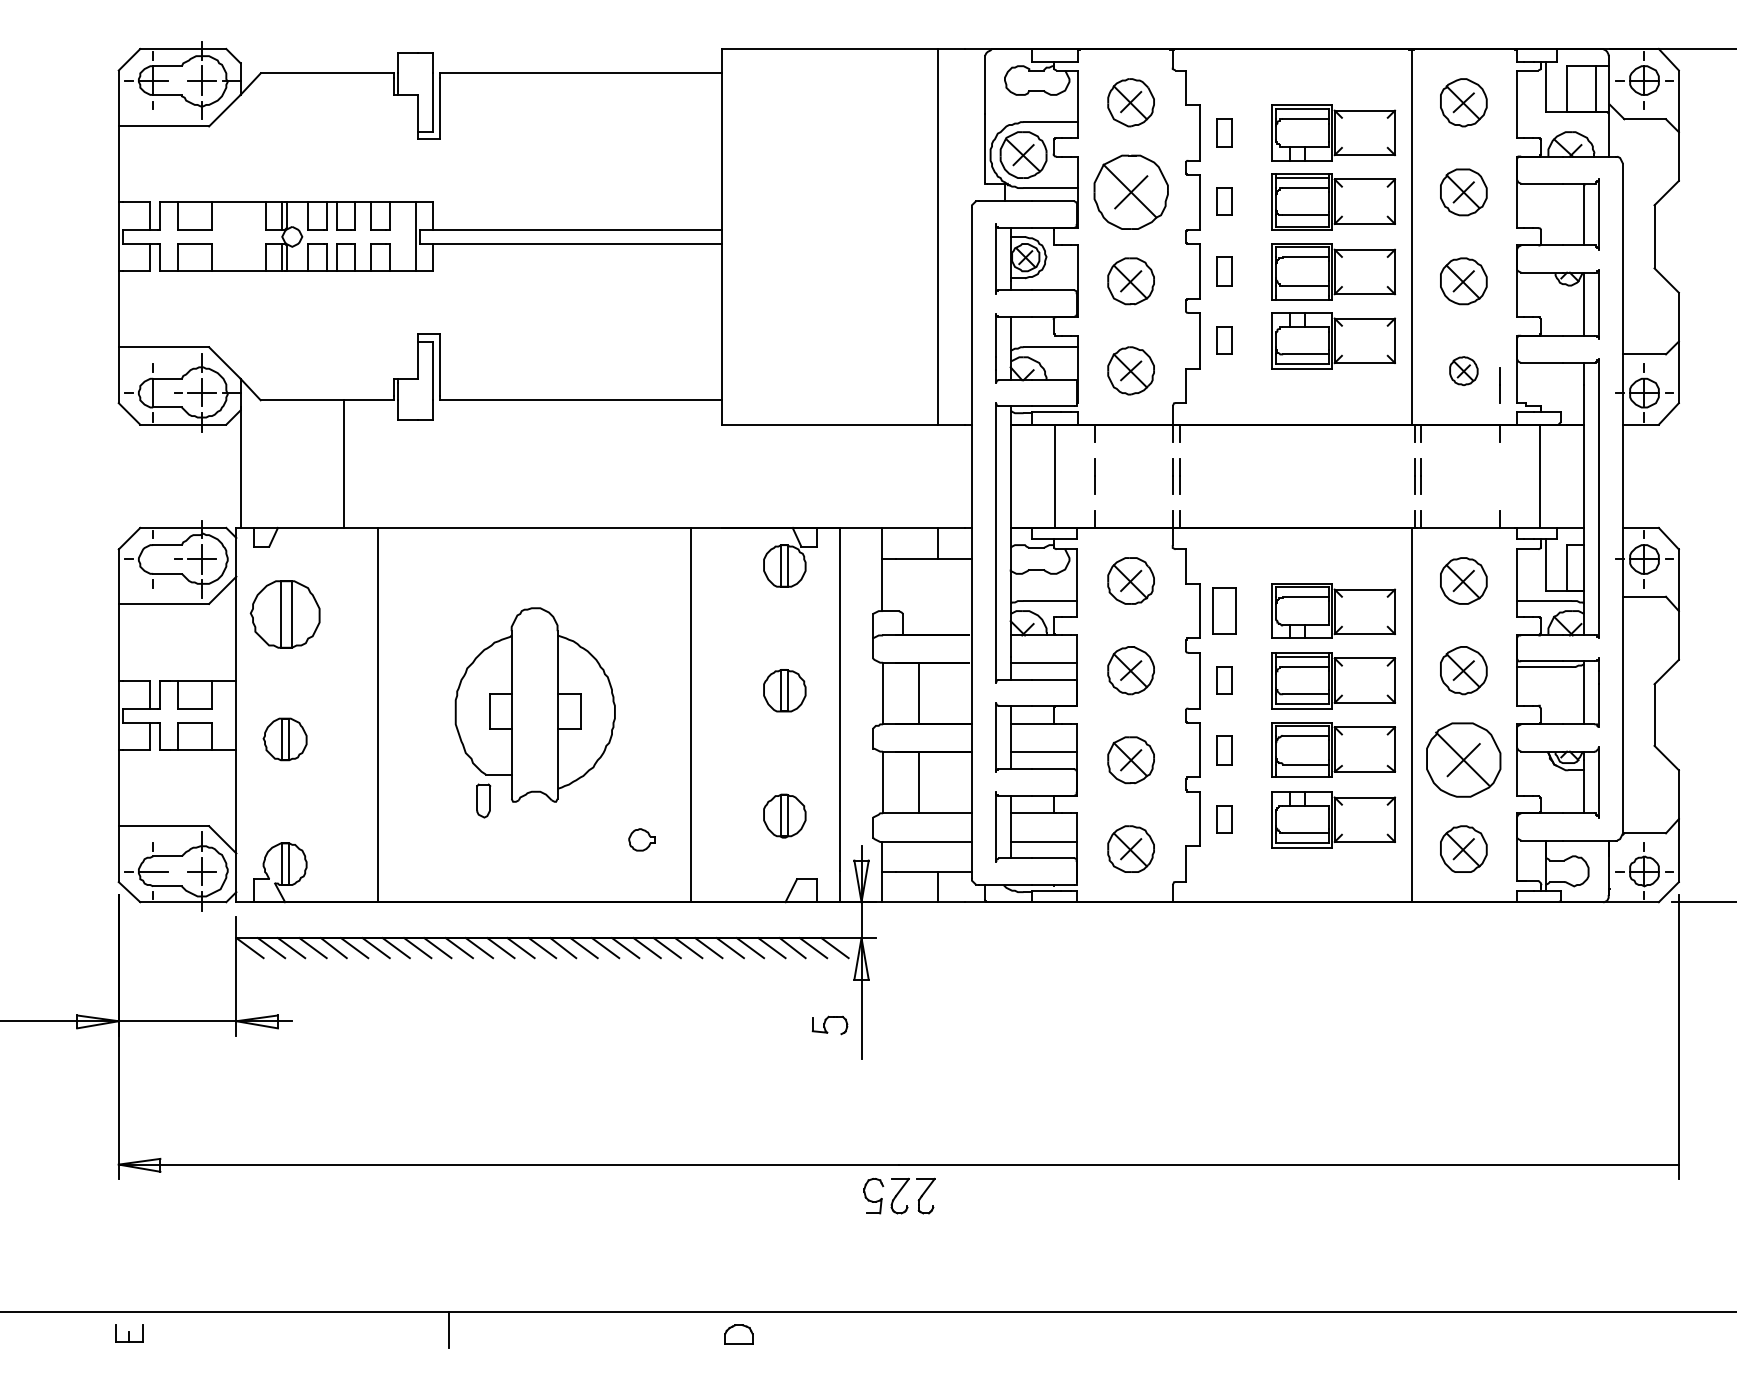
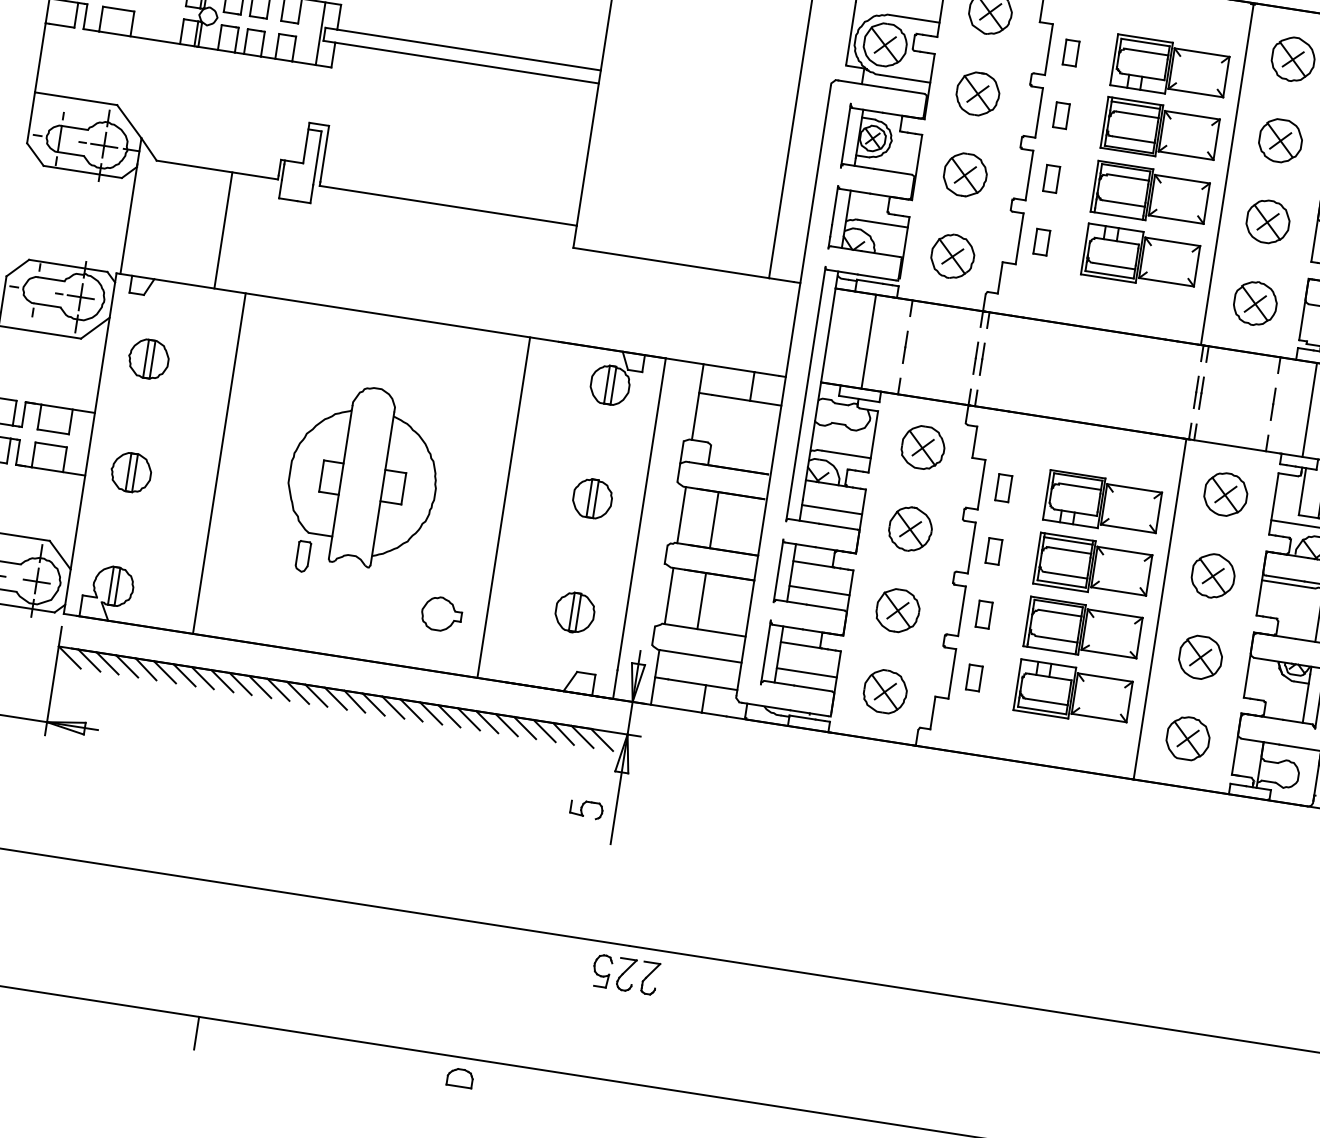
part: (1130, 192) -> (977, 94), size x0.62
part: (1463, 370) -> (1255, 302), size x1.67
line: (1499, 385) -> (1273, 404), moved
part: (1224, 610) -> (1003, 487), size x0.62
part: (284, 614) -> (148, 358), size x0.62
part: (1463, 760) -> (1200, 657), size x0.62
part: (641, 839) -> (441, 613), size x1.67

